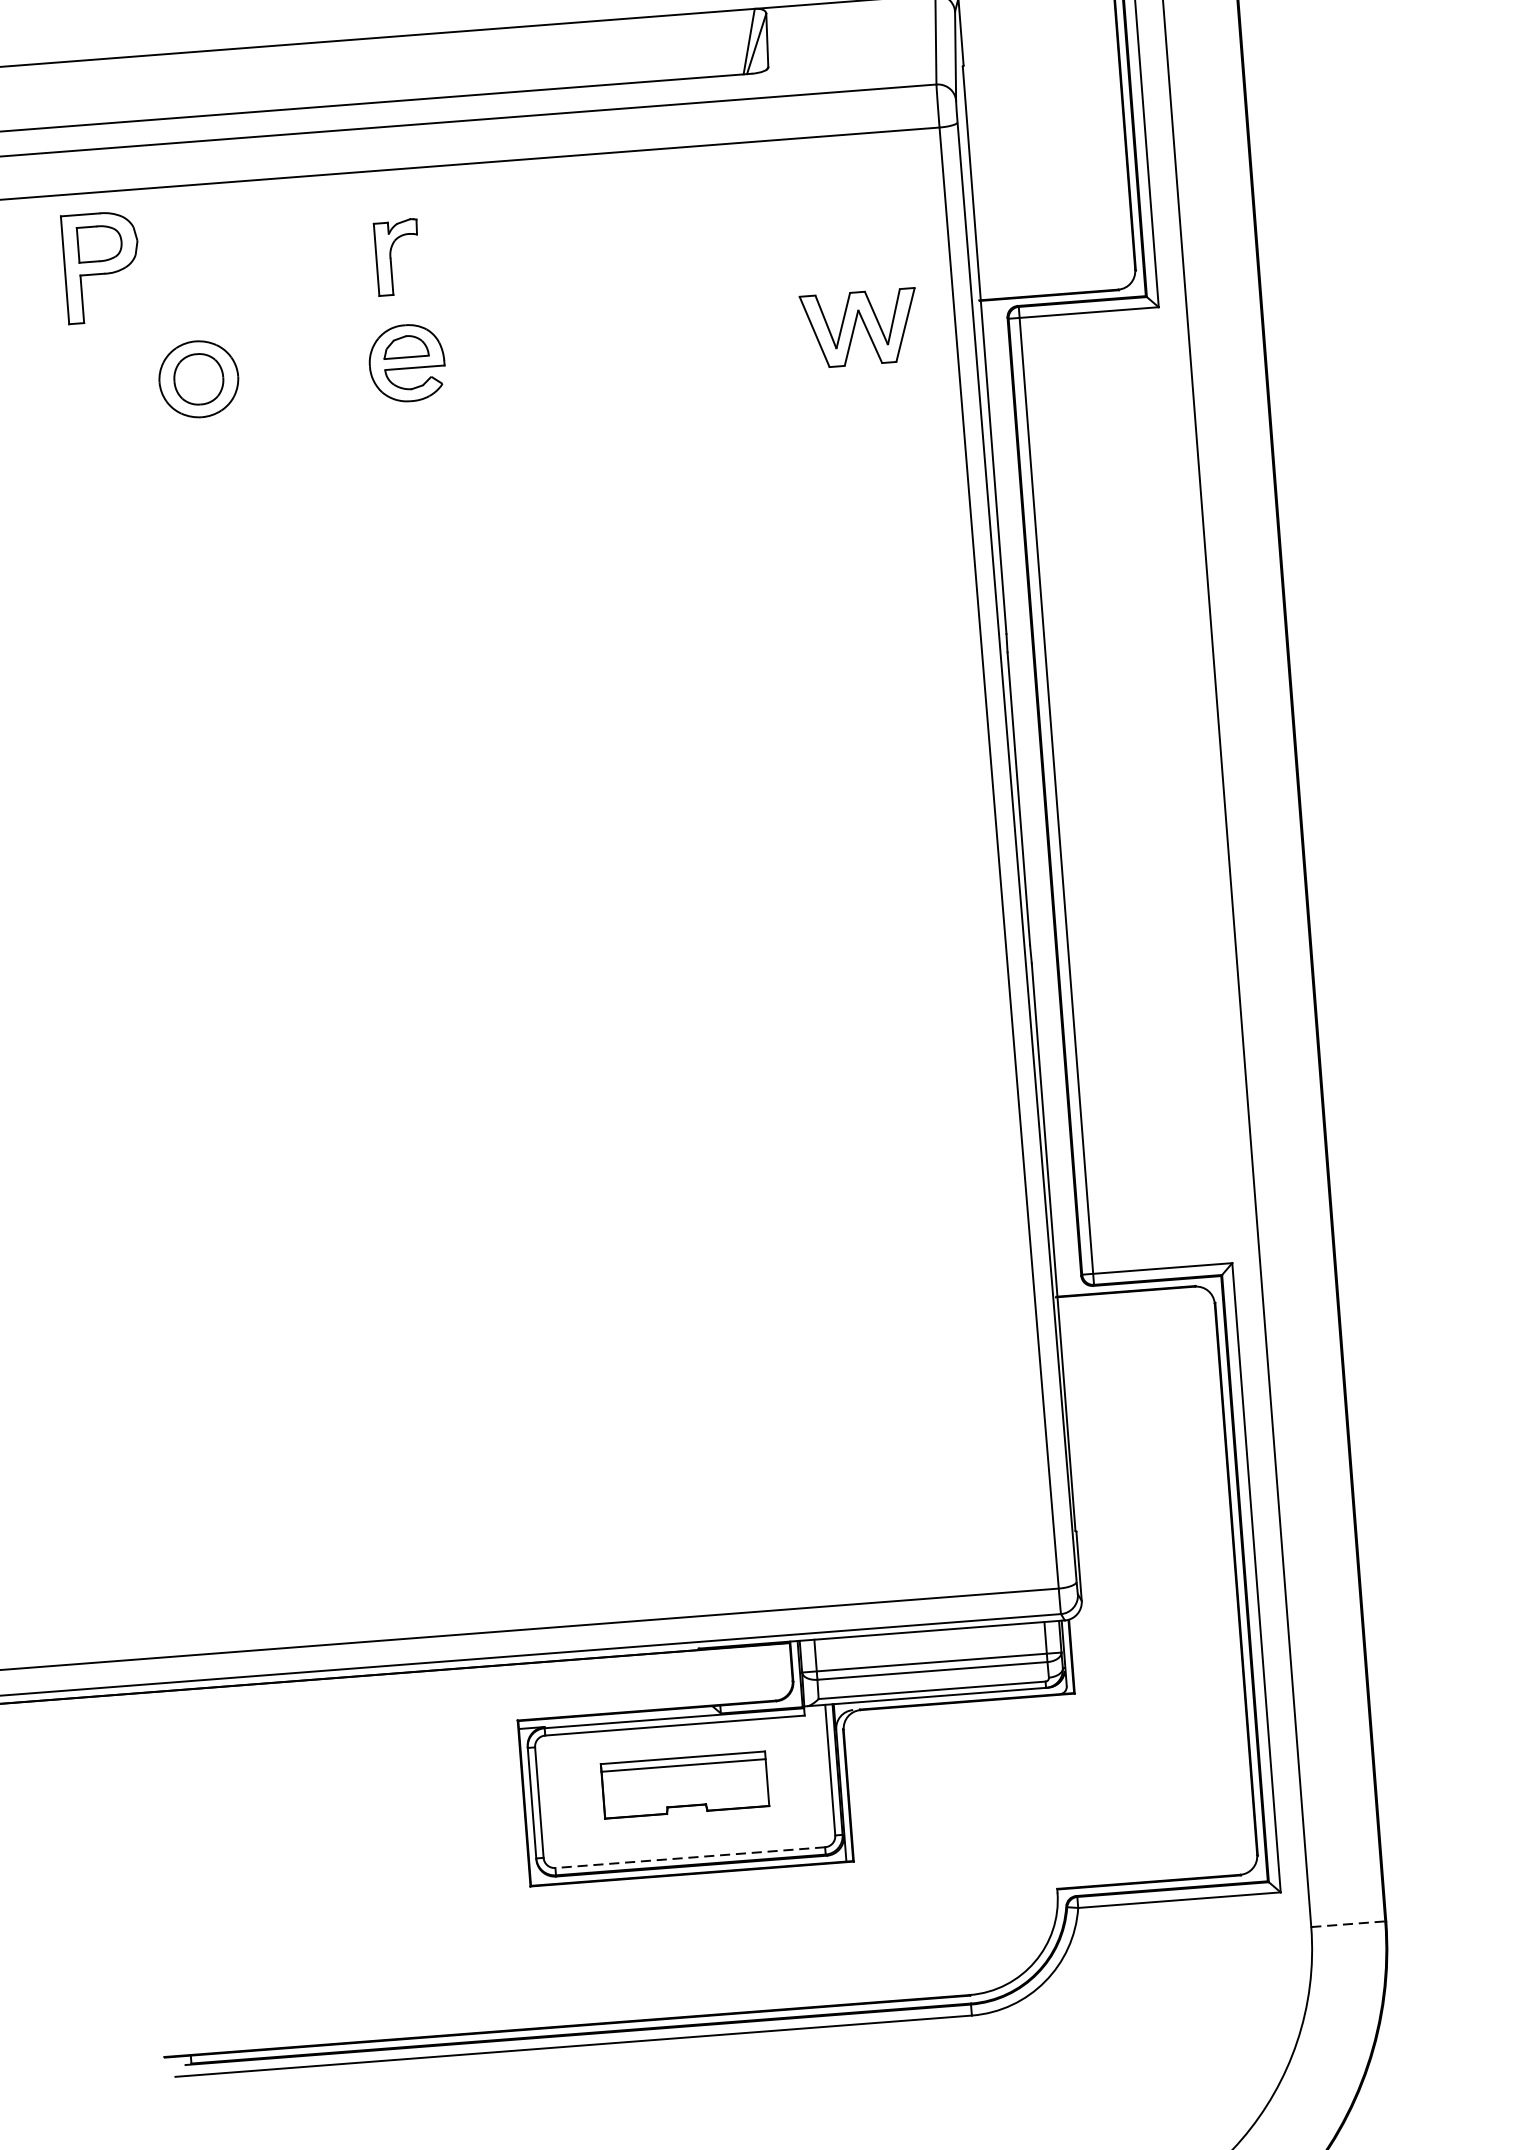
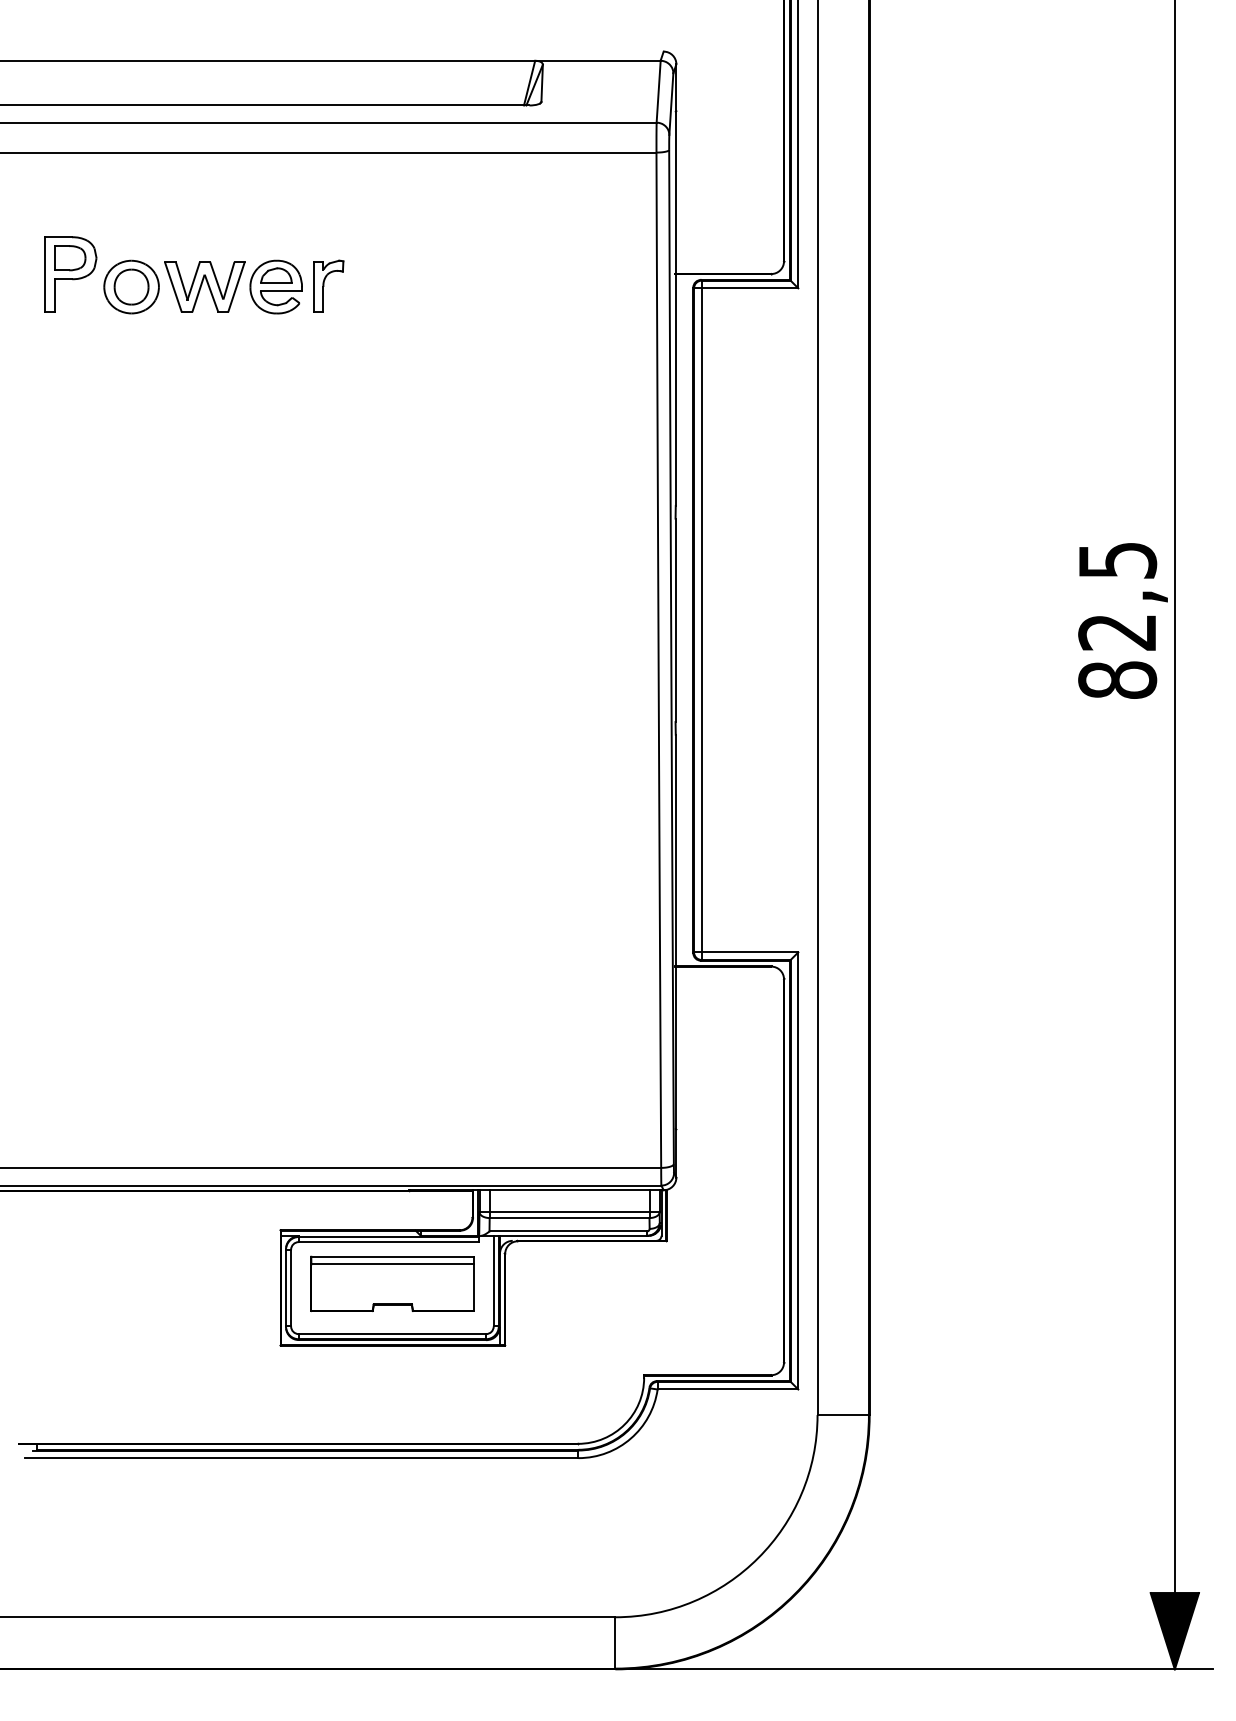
part: (397, 255) -> (328, 285), moved
part: (101, 267) -> (70, 274), moved
part: (859, 327) -> (204, 286), moved
part: (684, 1784) -> (392, 1283), size x1.43
line: (690, 1858) -> (392, 1334), dashed -> solid
line: (1350, 1924) -> (844, 1415), dashed -> solid

